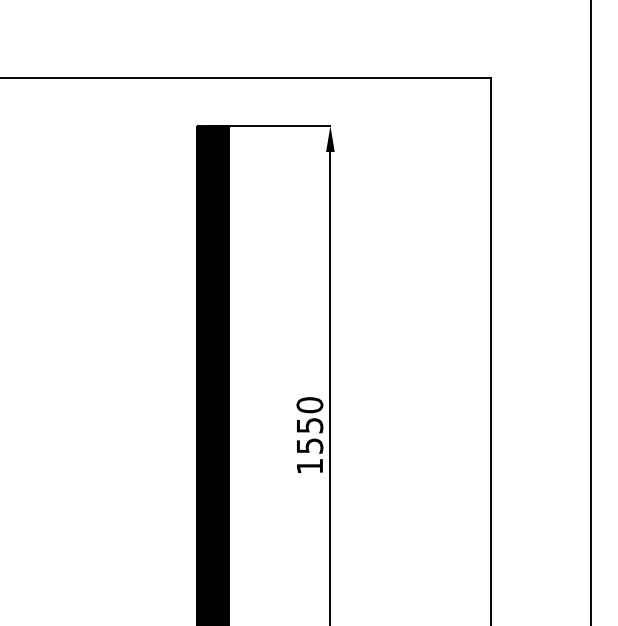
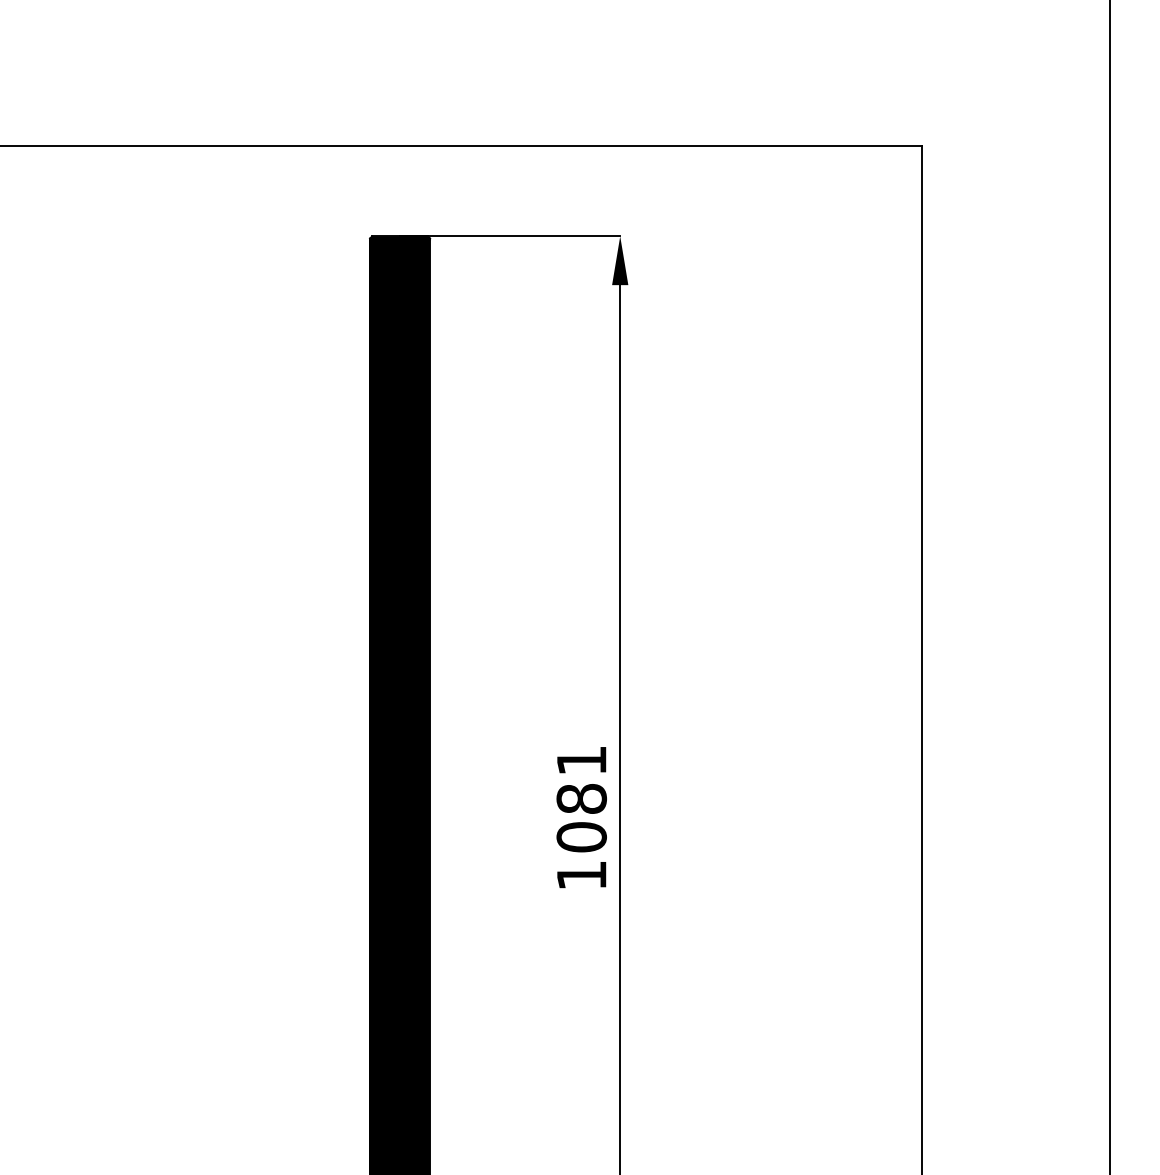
text: (309, 425) -> (580, 798), 1550 -> 1081

